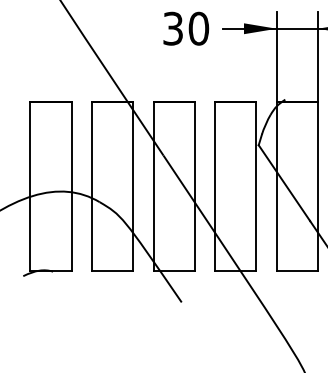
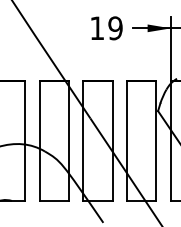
text: (186, 28) -> (106, 28), 30 -> 19

